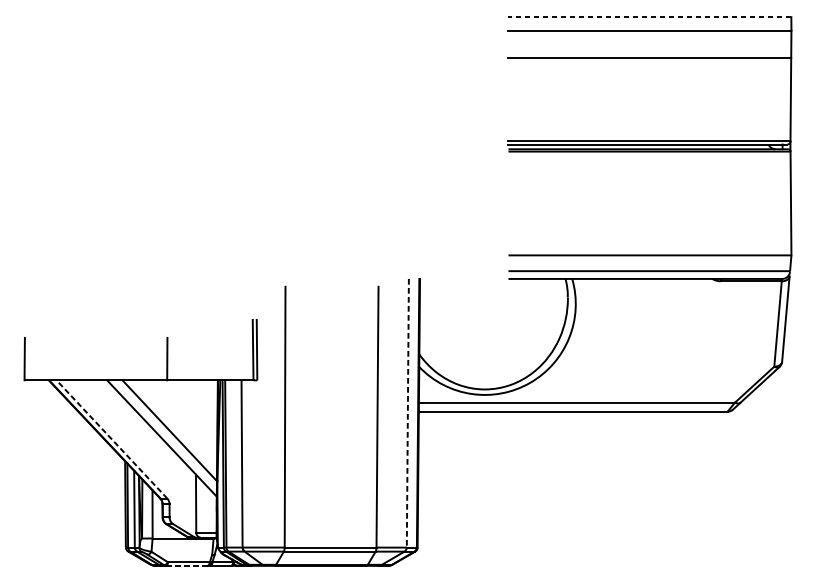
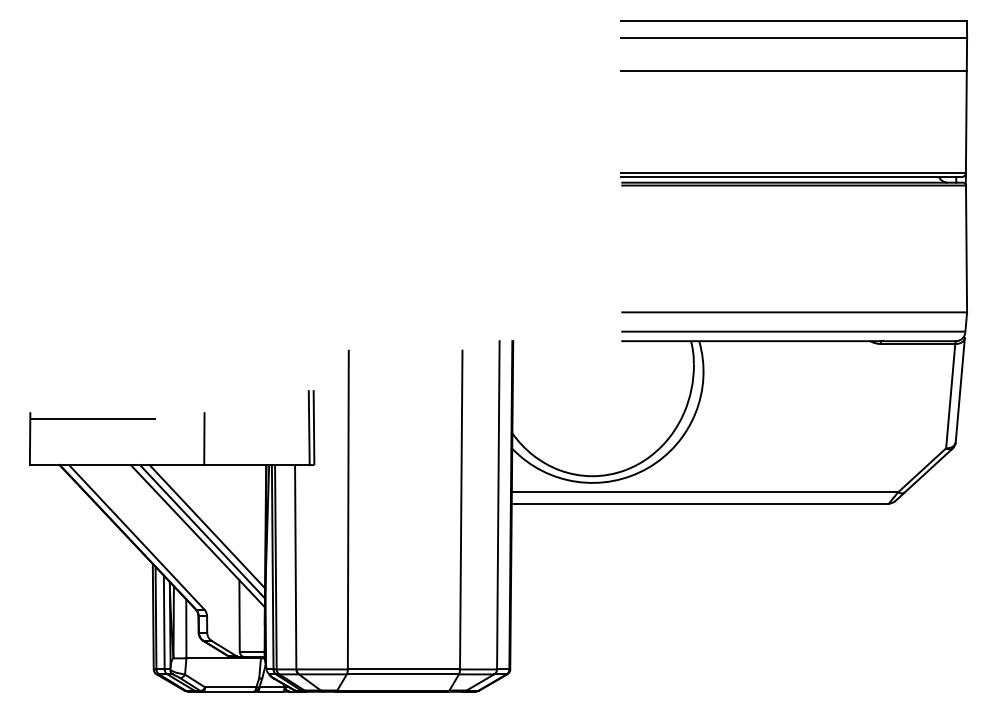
line: (650, 17) -> (794, 21), dashed -> solid
line: (75, 342) -> (92, 418), added
line: (408, 413) -> (498, 505), dashed -> solid
line: (165, 434) -> (202, 531), added
line: (111, 438) -> (136, 536), dashed -> solid
line: (186, 565) -> (227, 691), dashed -> solid

